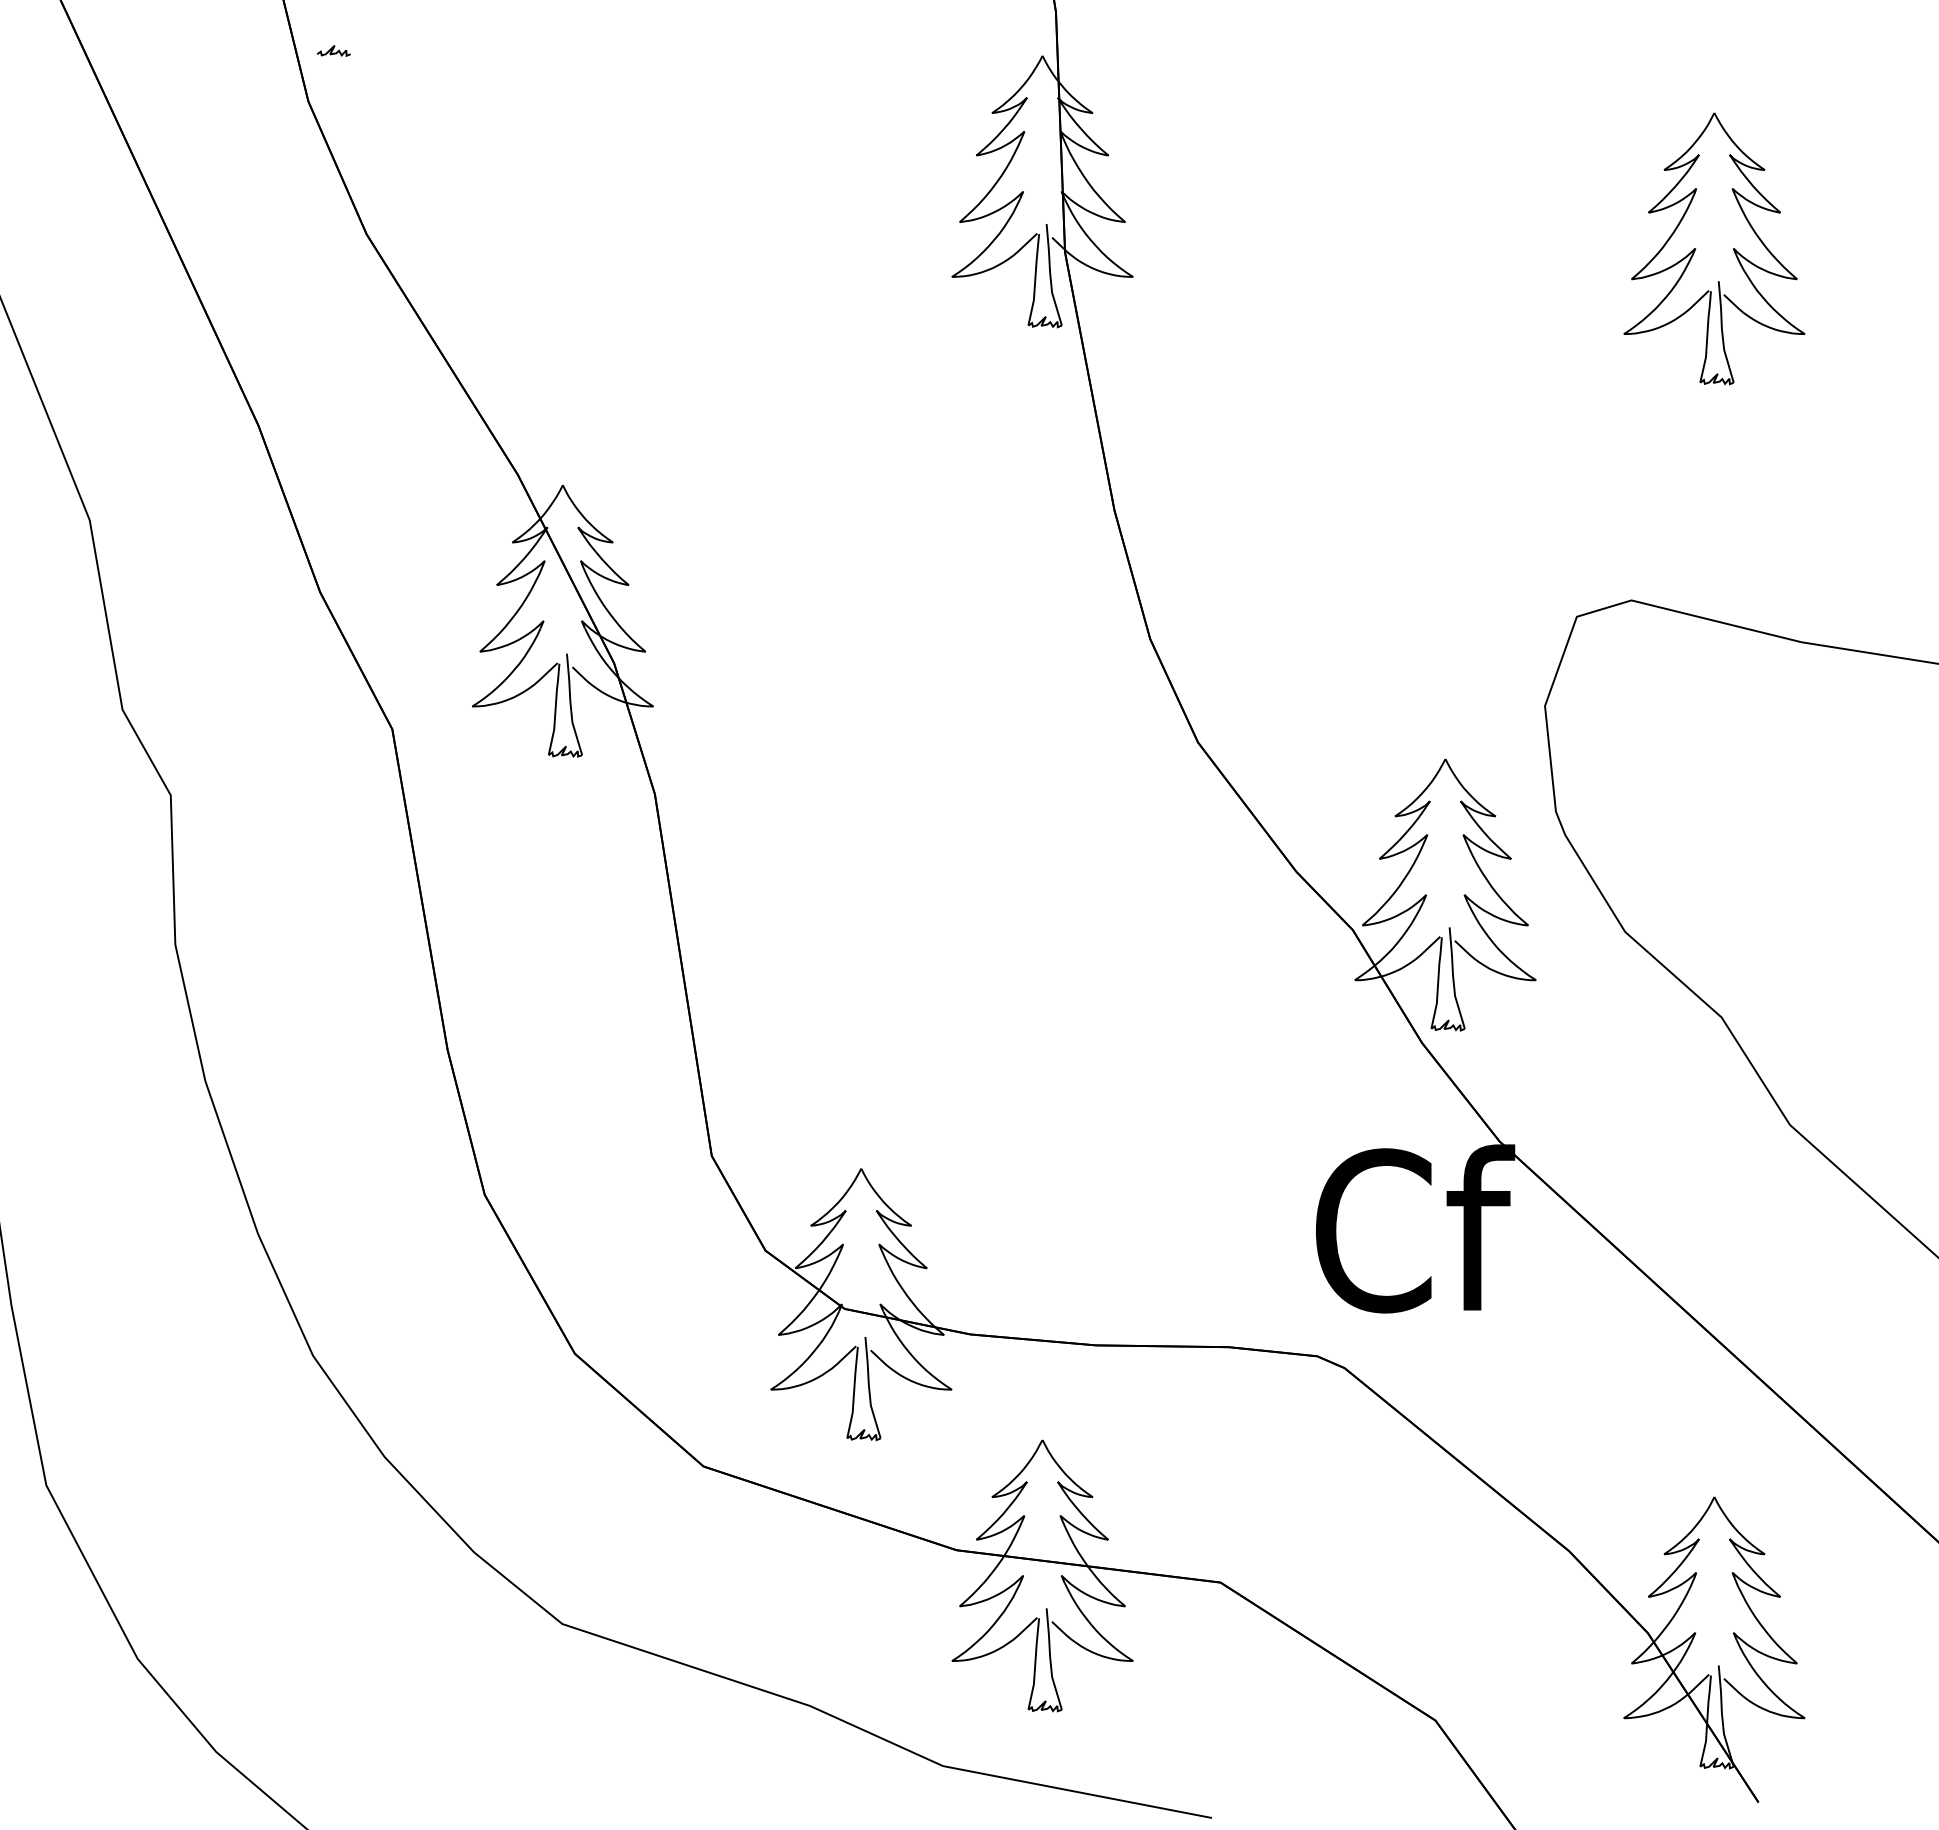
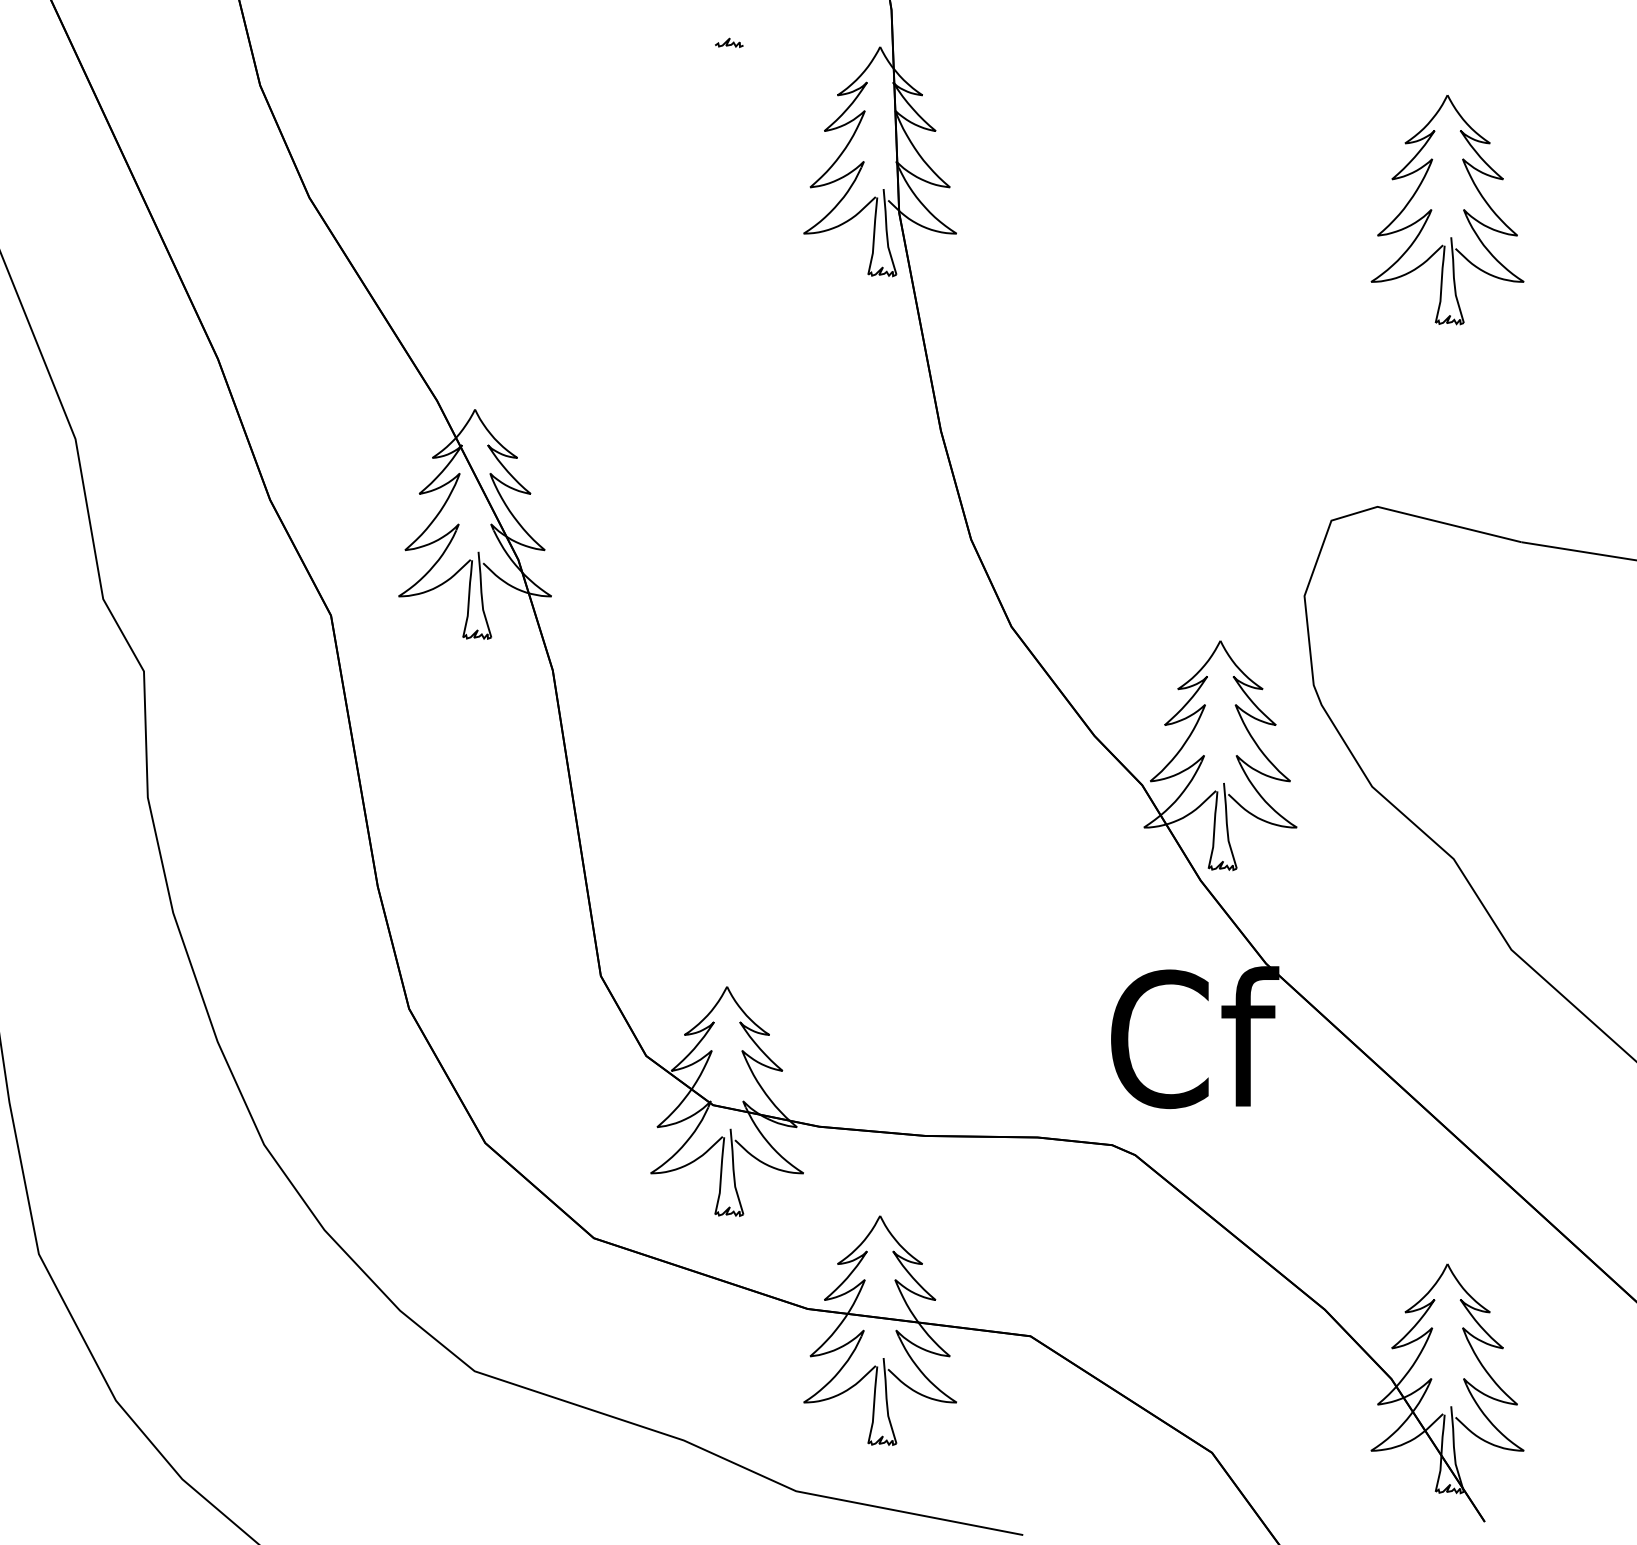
curve: (333, 50) -> (728, 42), moved

